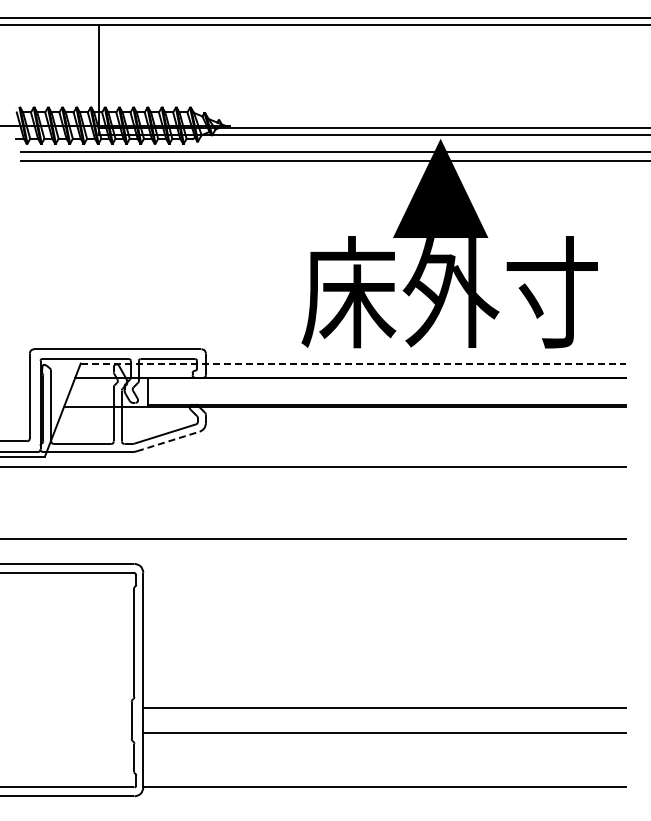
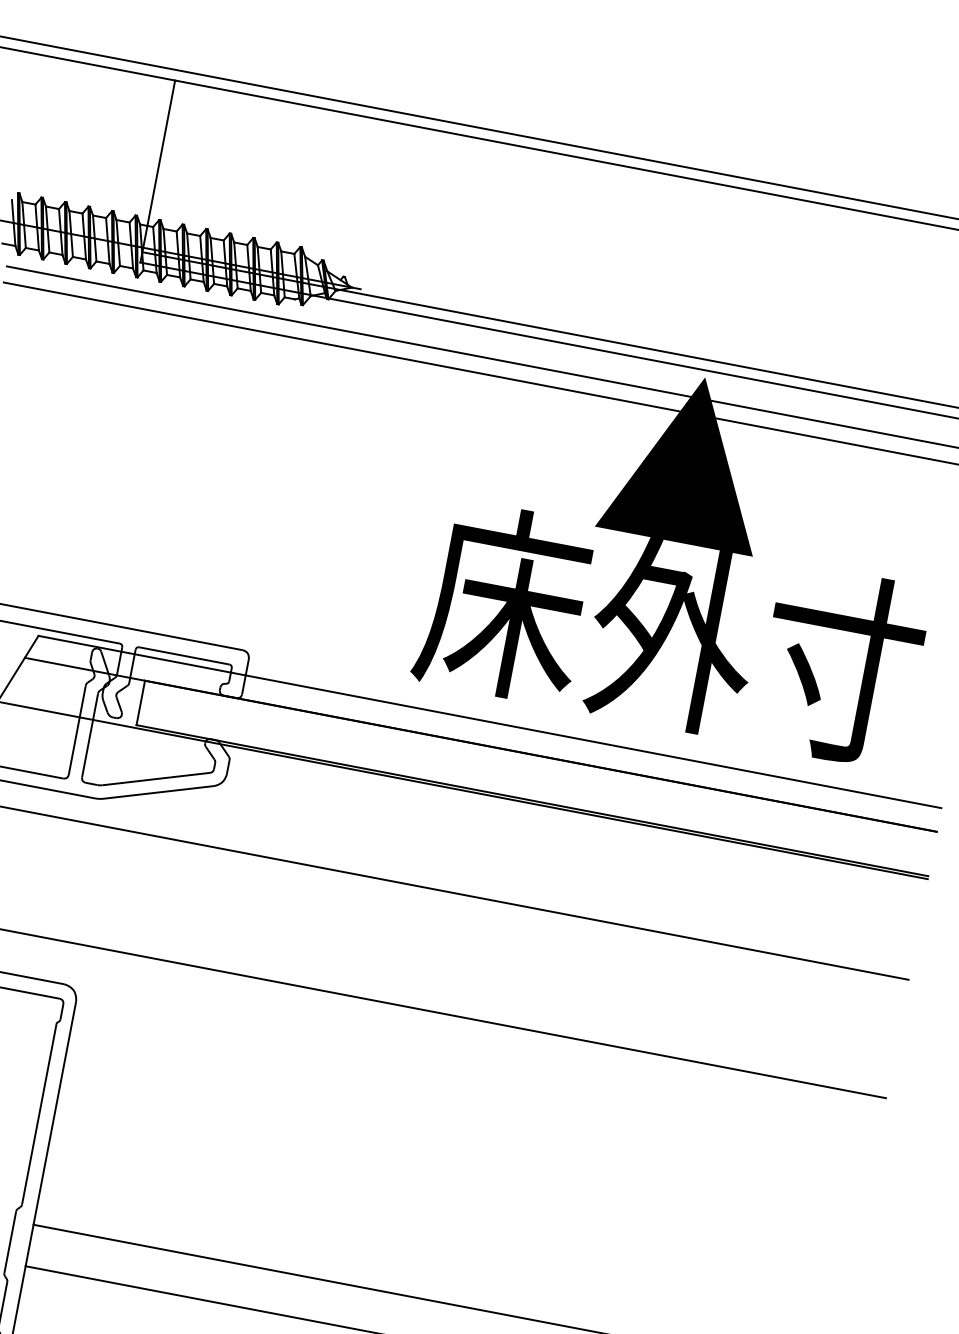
line: (353, 363) -> (489, 721), dashed -> solid
line: (168, 441) -> (159, 792), dashed -> solid

